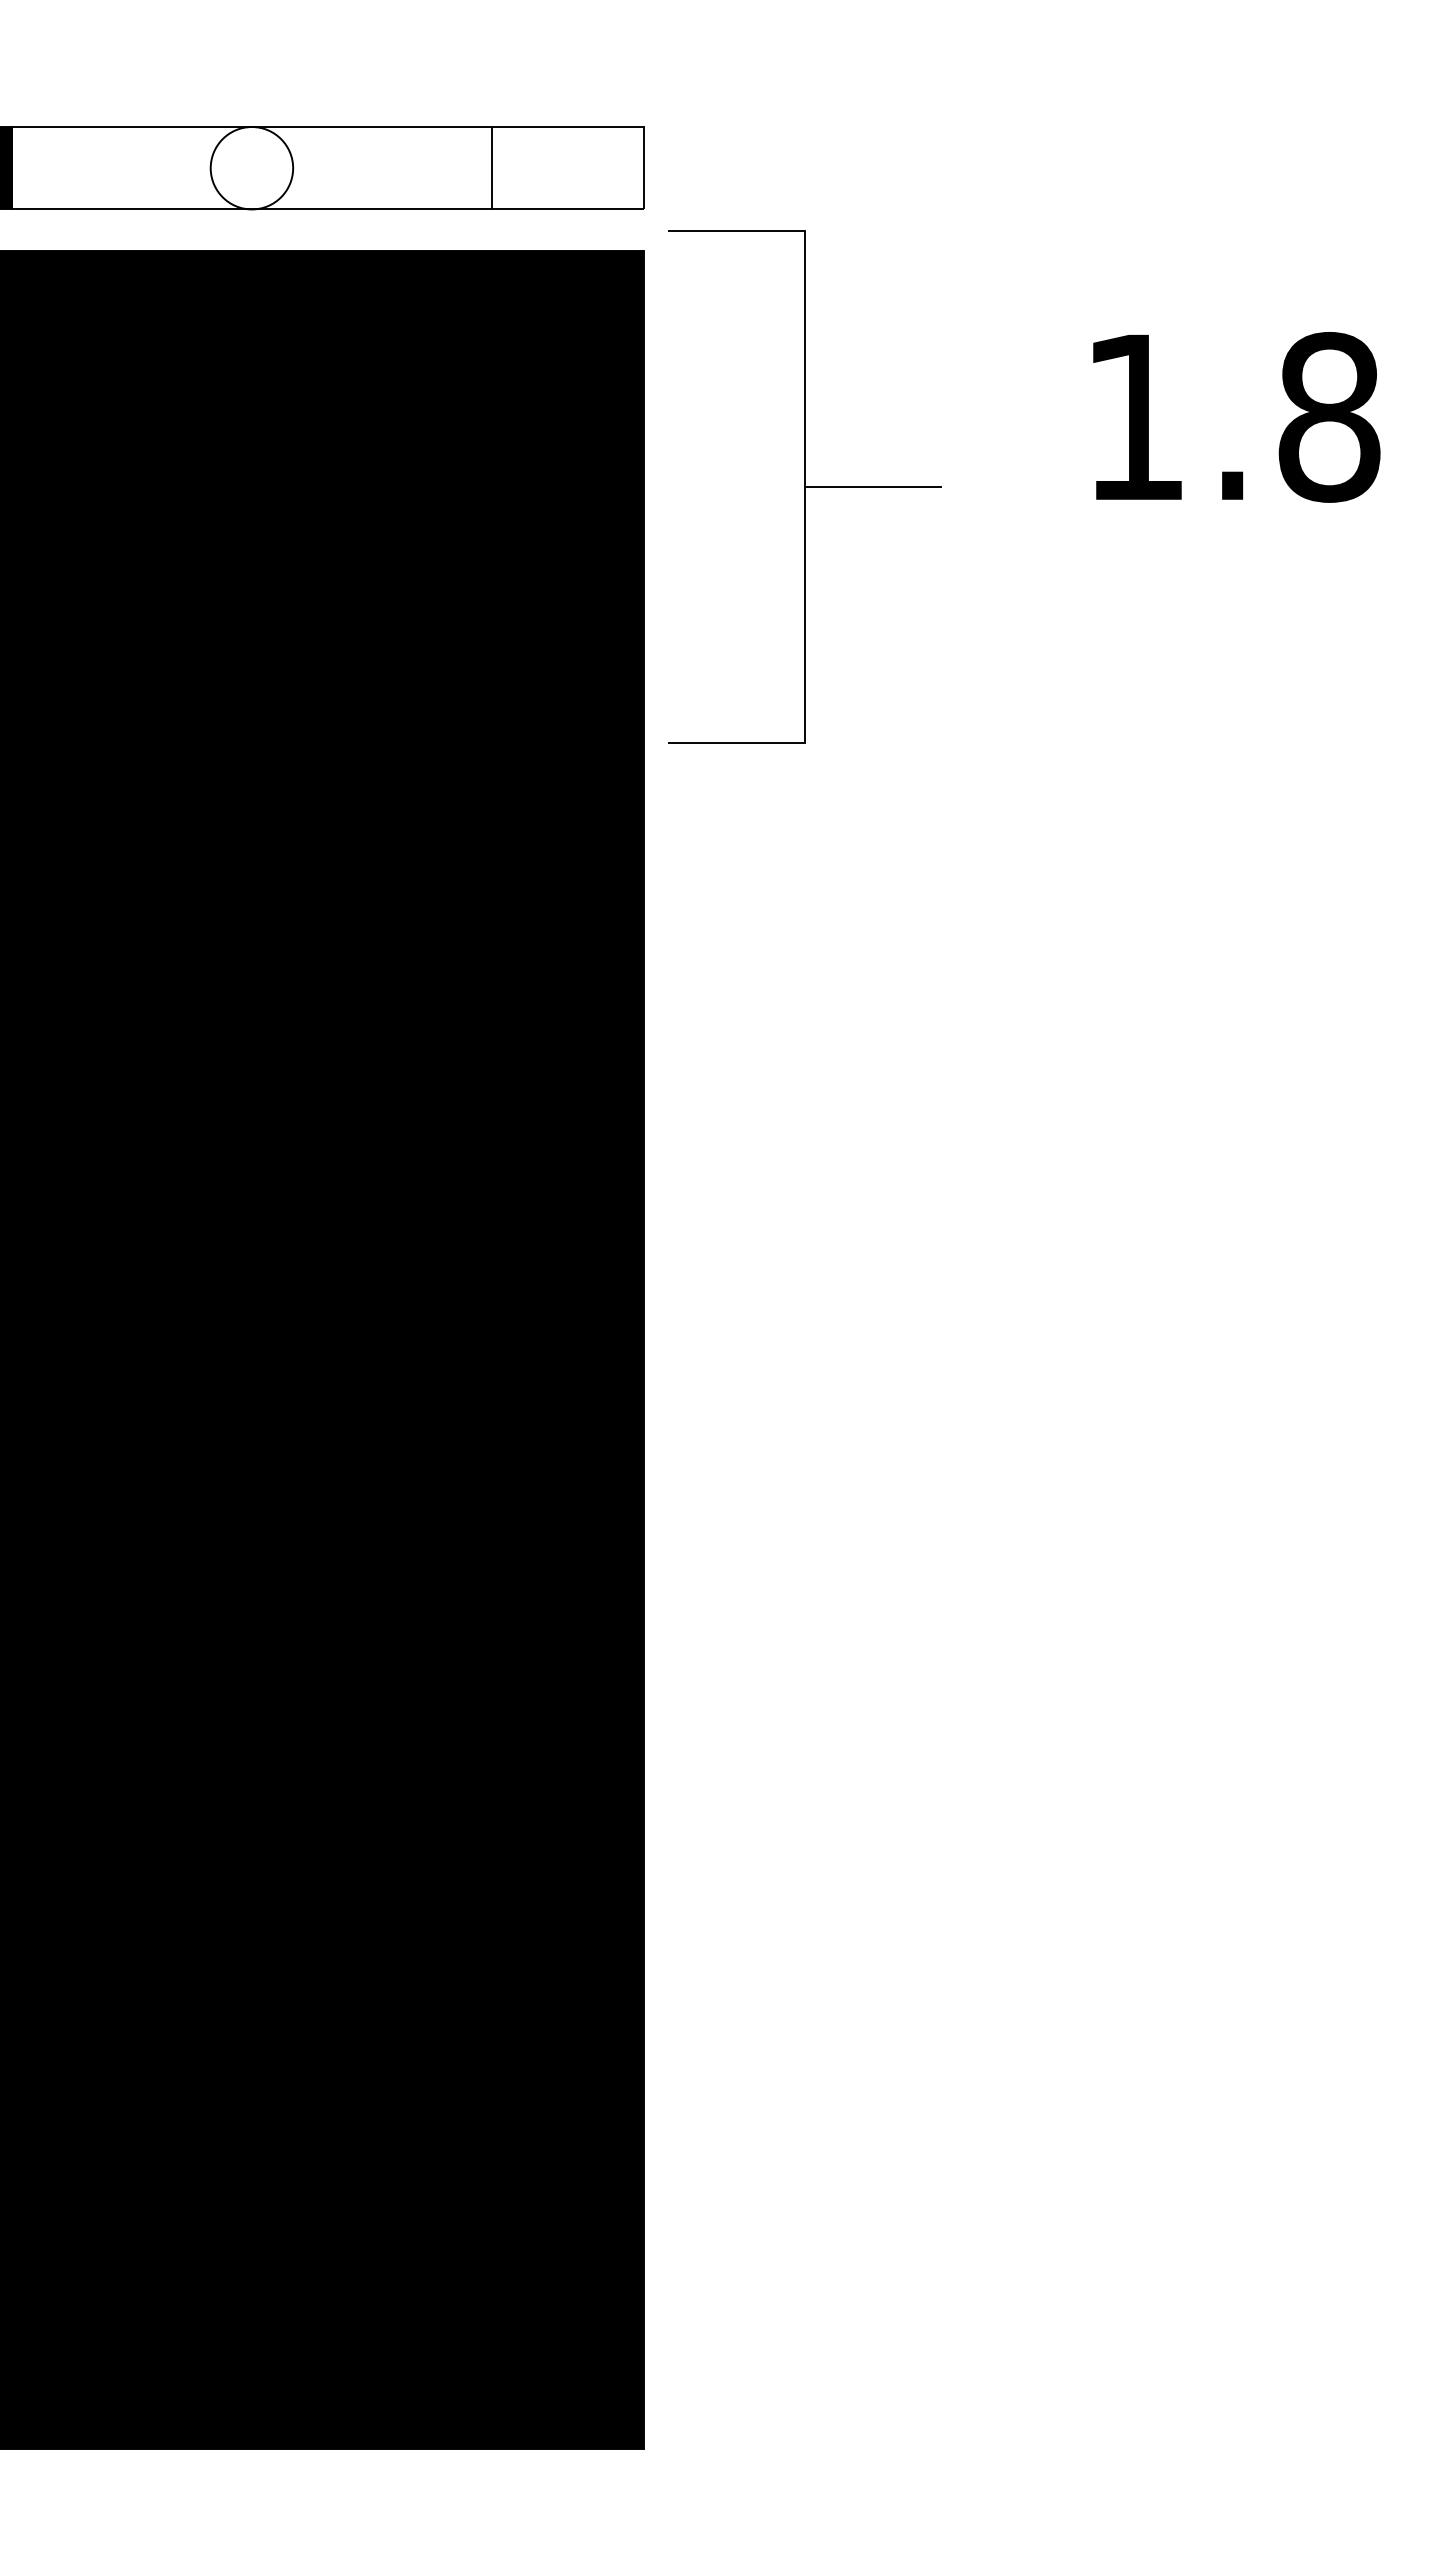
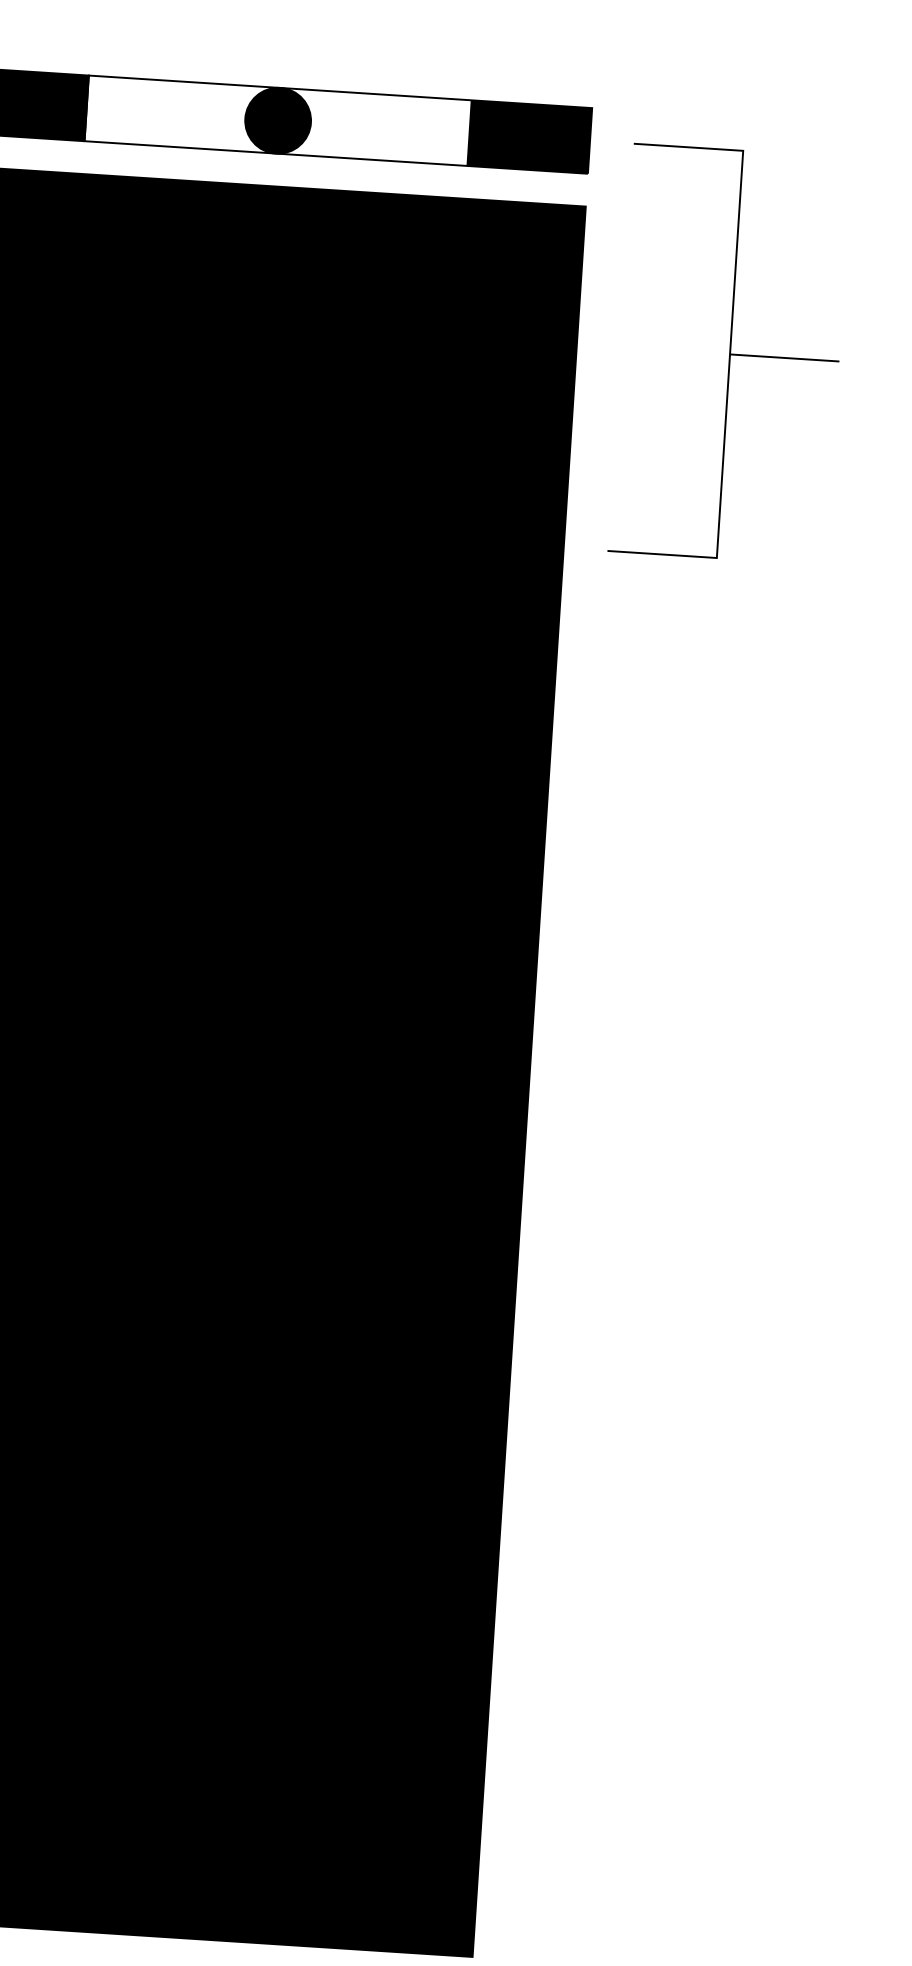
fill: (251, 168) -> (277, 120), added
fill: (567, 168) -> (529, 137), added
part: (804, 486) -> (729, 354), moved

